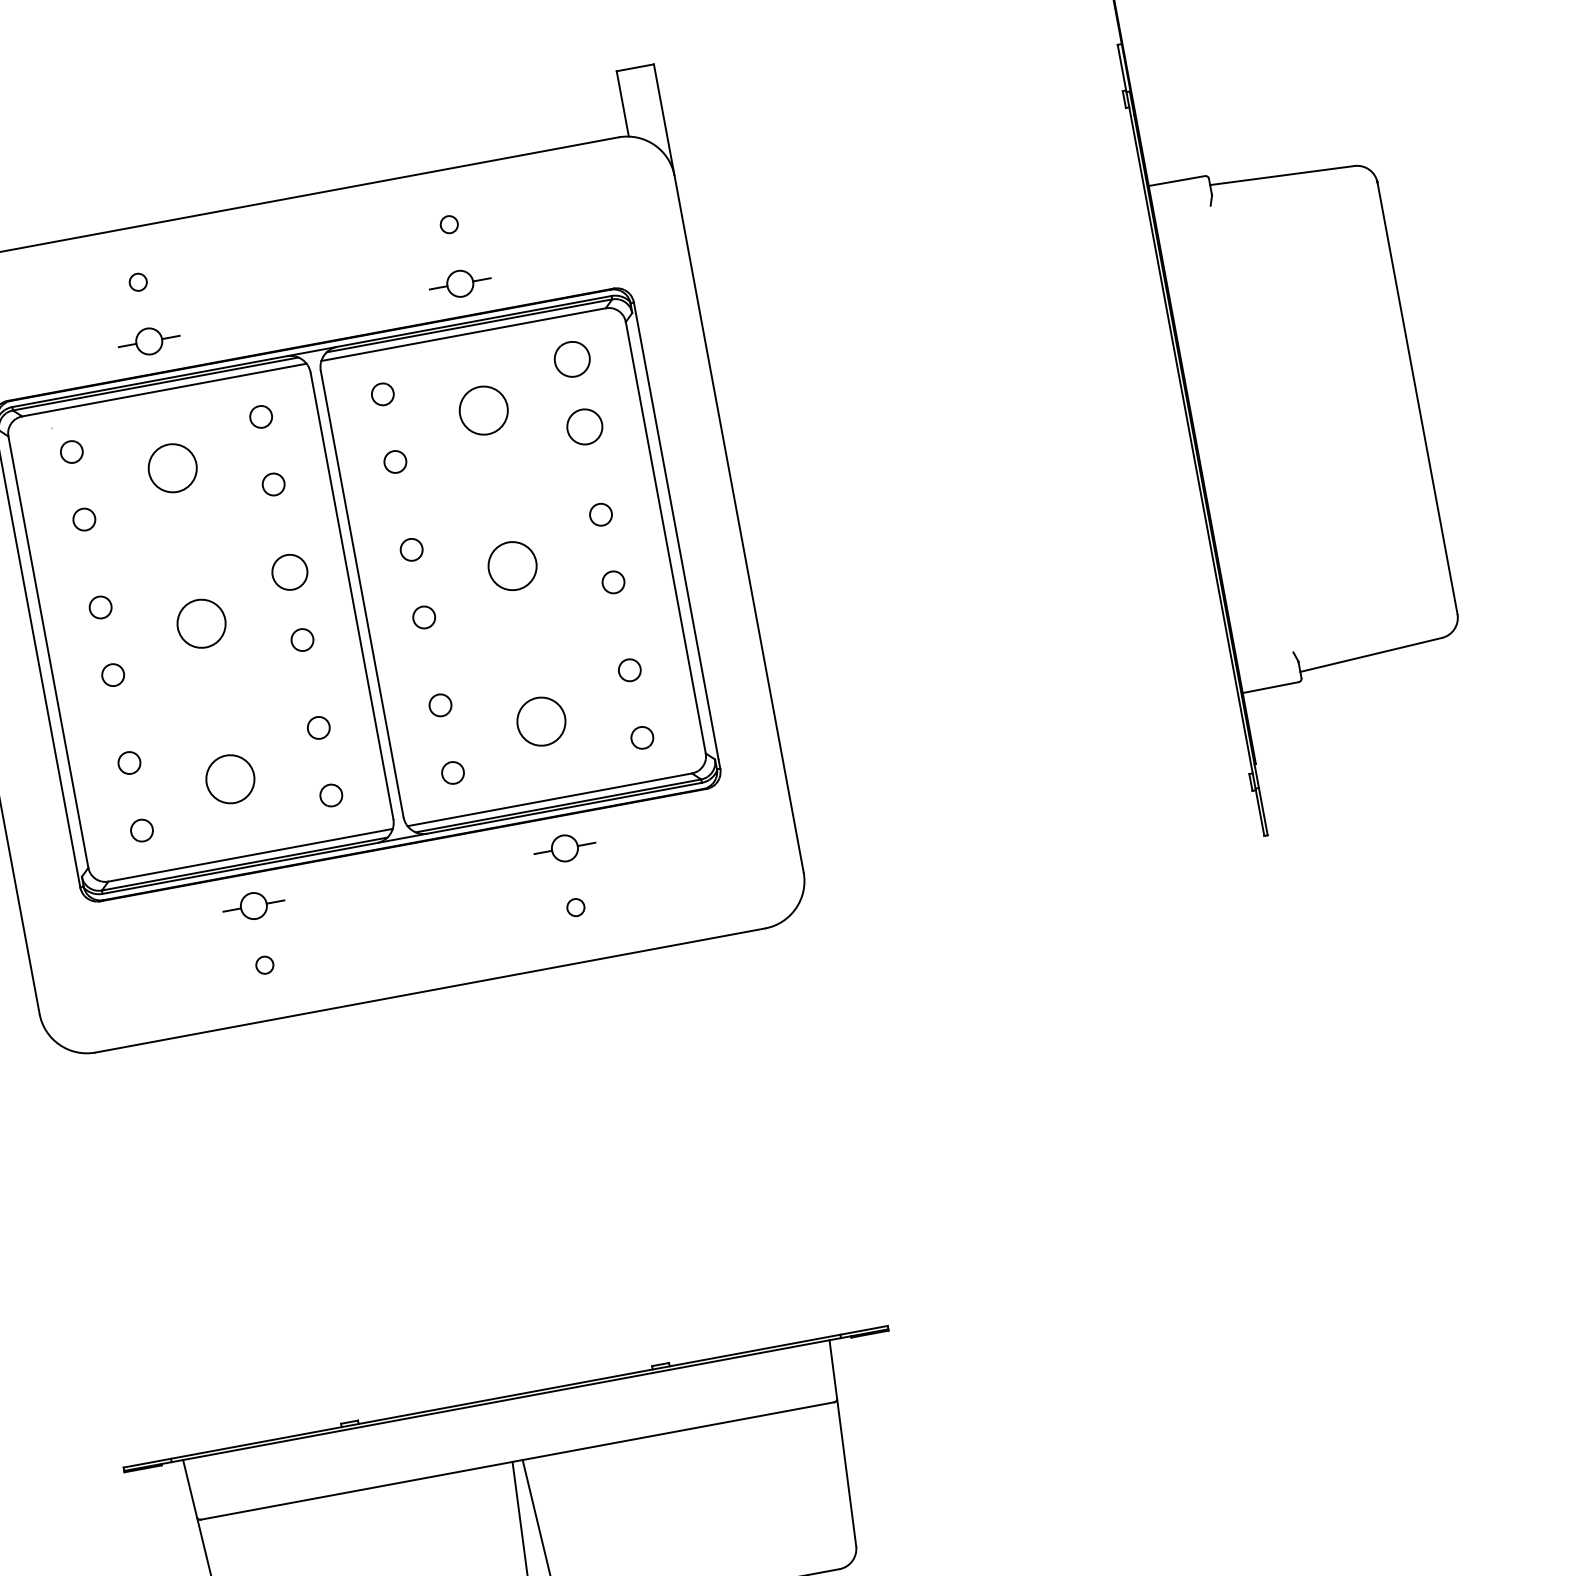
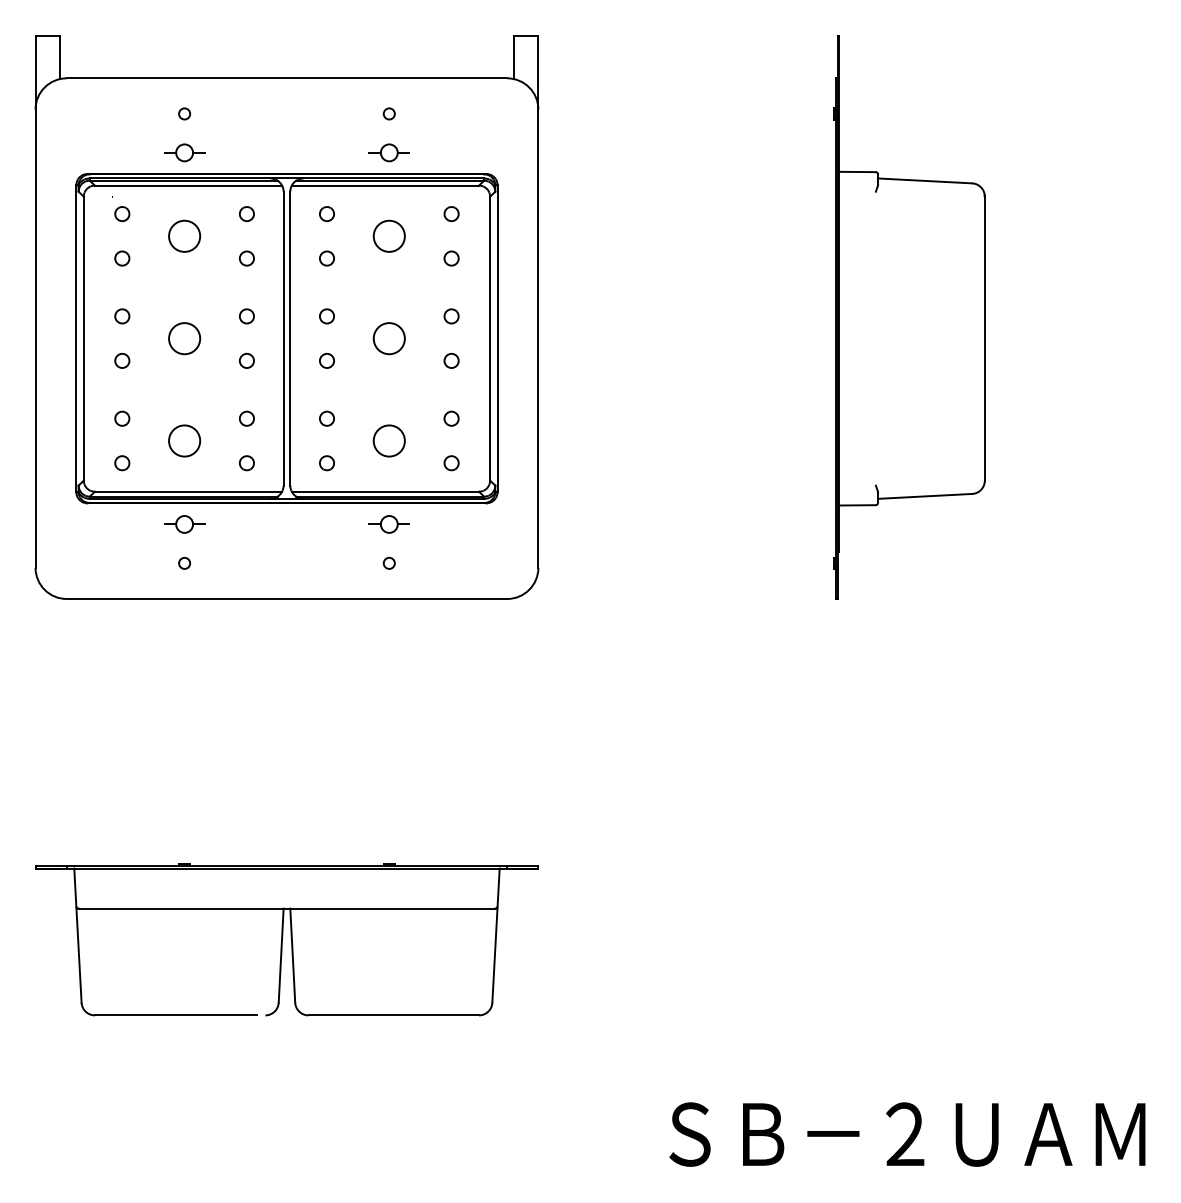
part: (571, 358) -> (451, 213), size x0.62
circle: (584, 426) -> (451, 258), size x0.62
circle: (289, 572) -> (246, 316), size x0.62

